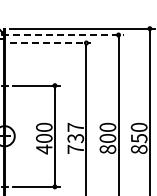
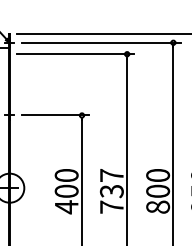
line: (68, 35) -> (101, 43), dashed -> solid
line: (50, 42) -> (75, 53), dashed -> solid

